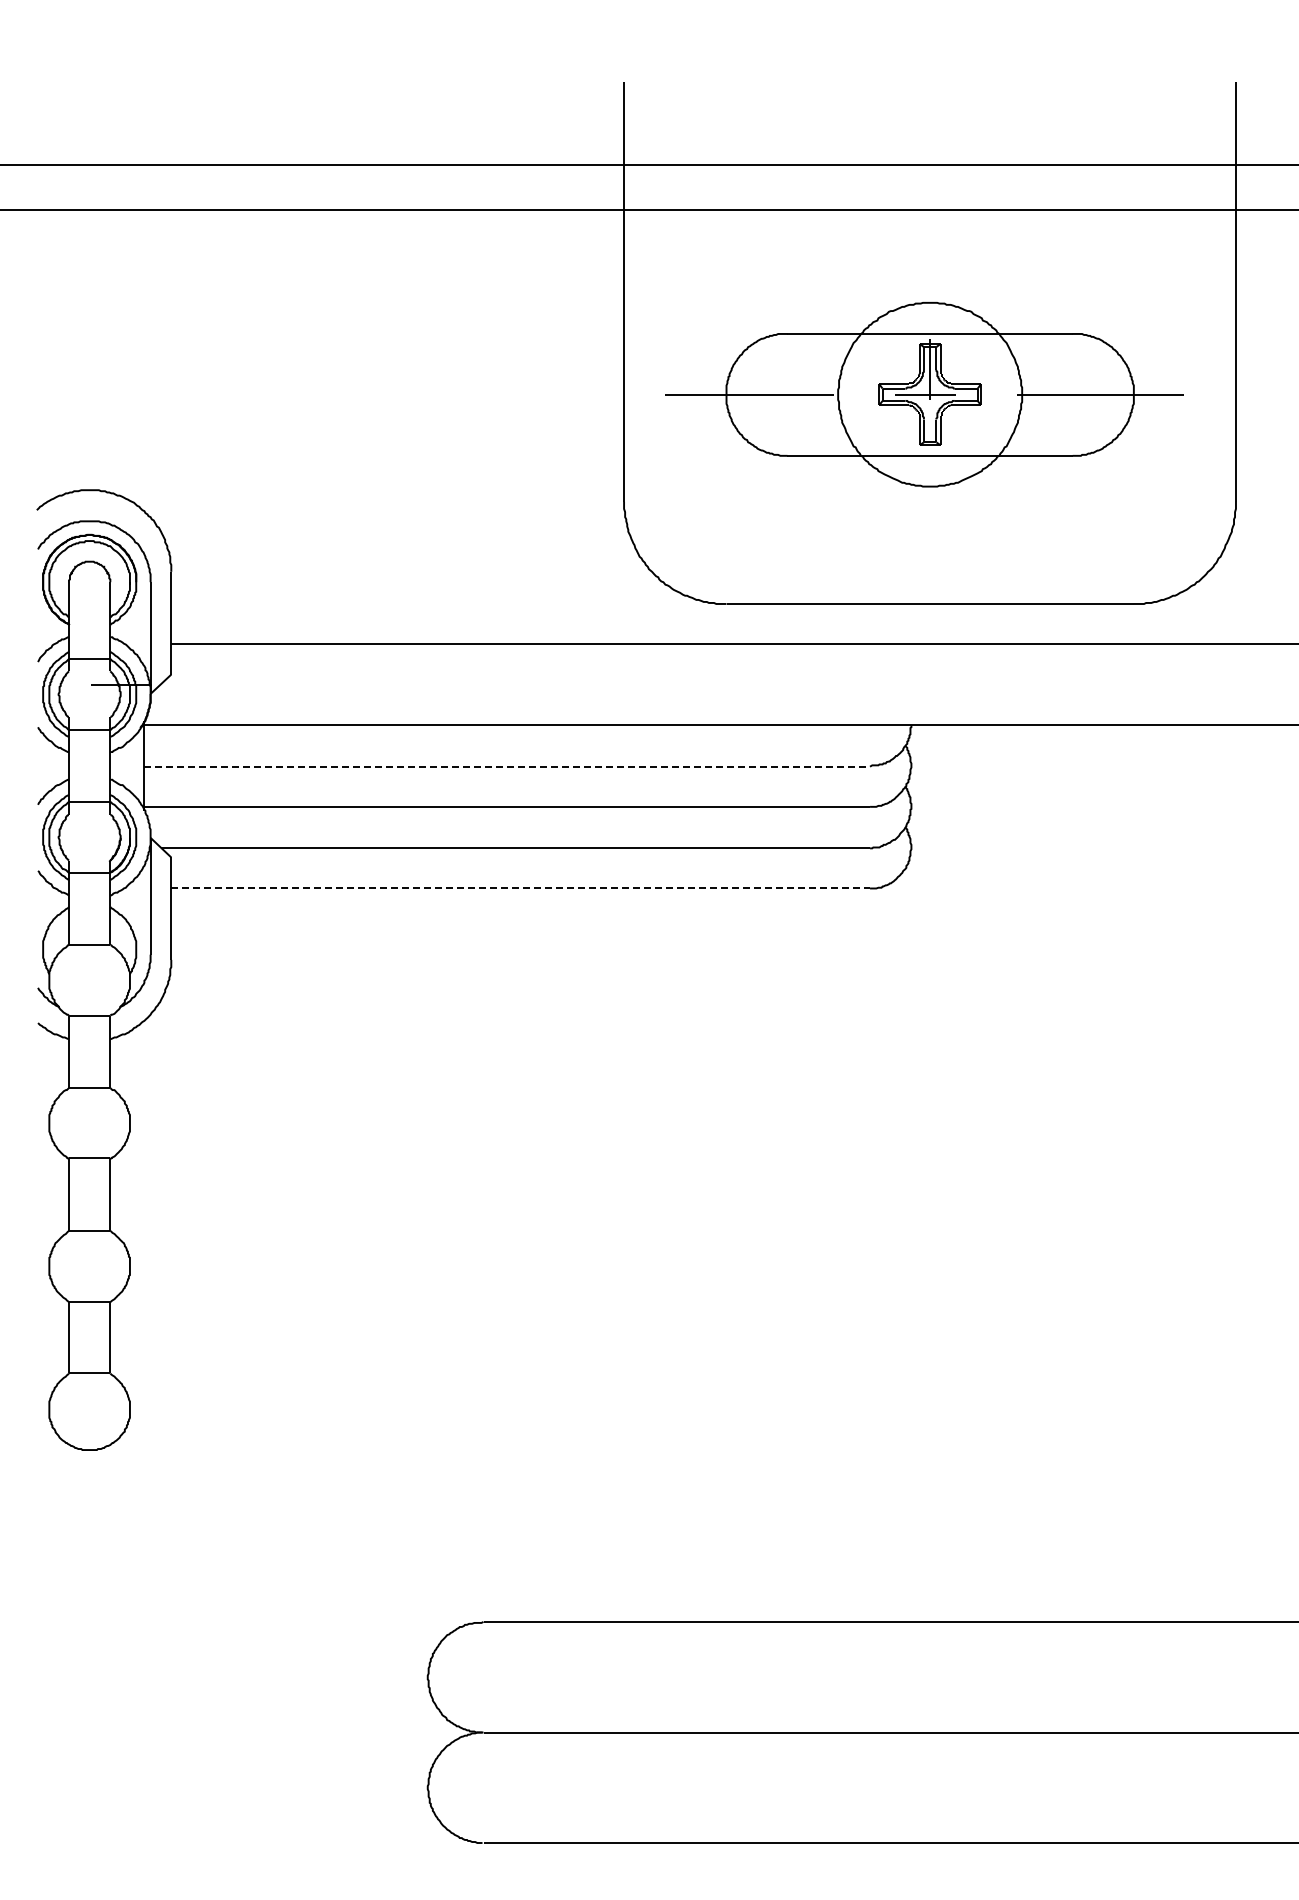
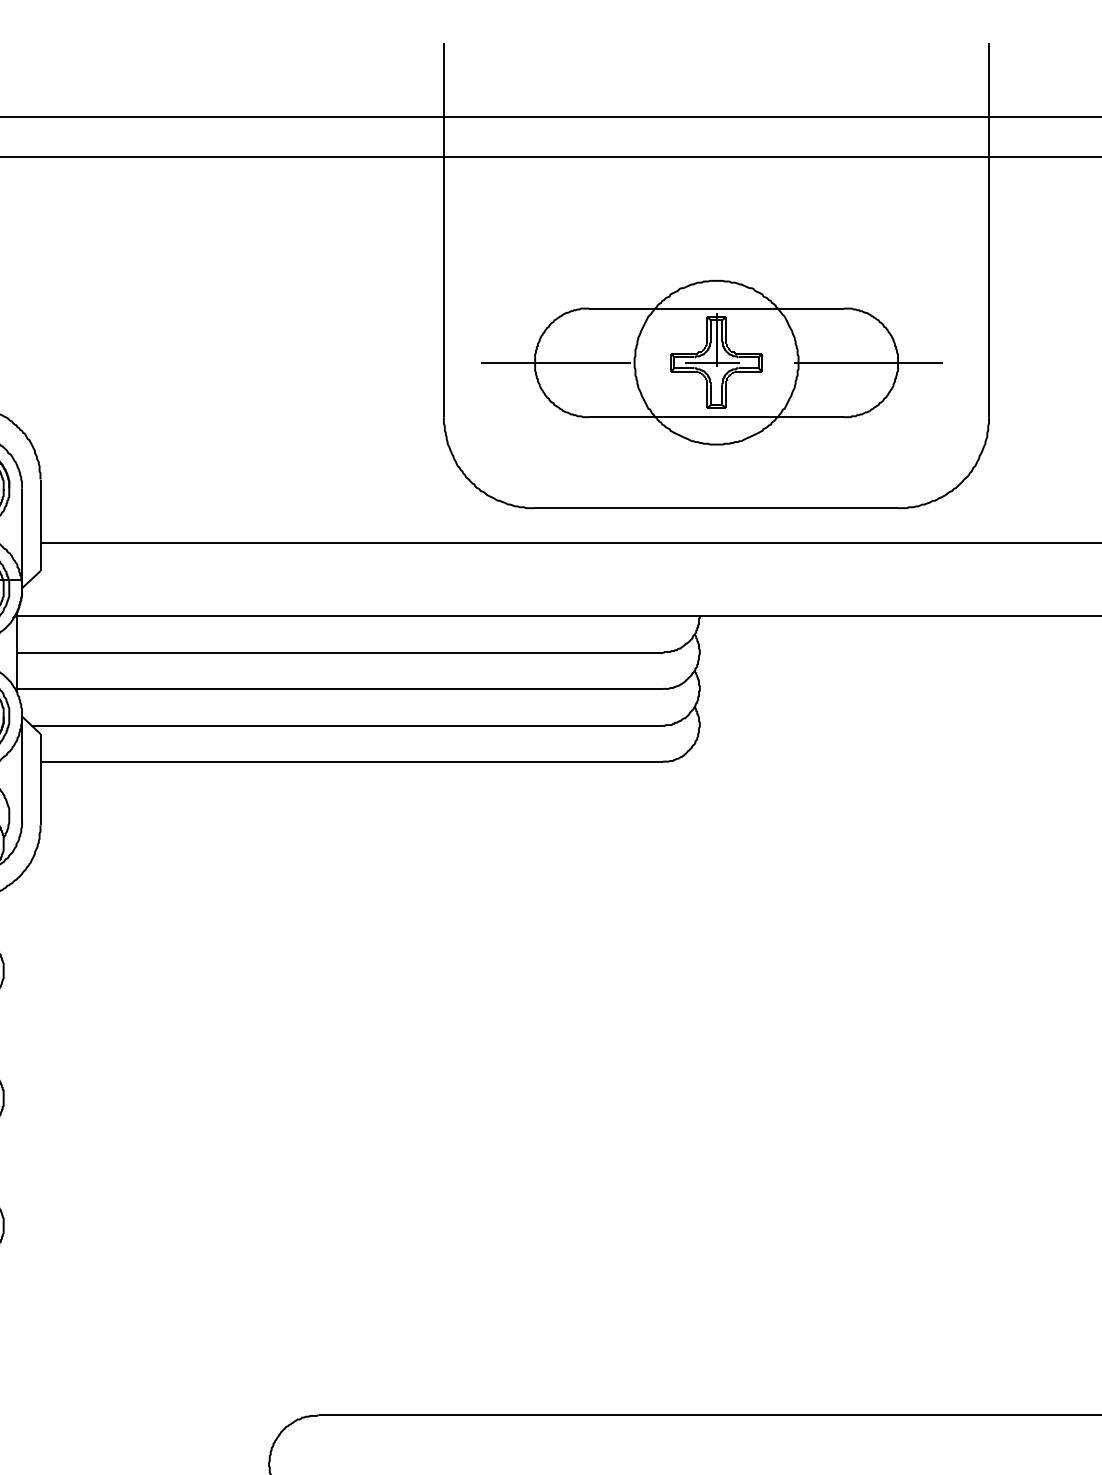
part: (924, 394) -> (711, 362), moved
line: (507, 766) -> (340, 652), dashed -> solid
line: (521, 888) -> (352, 761), dashed -> solid

